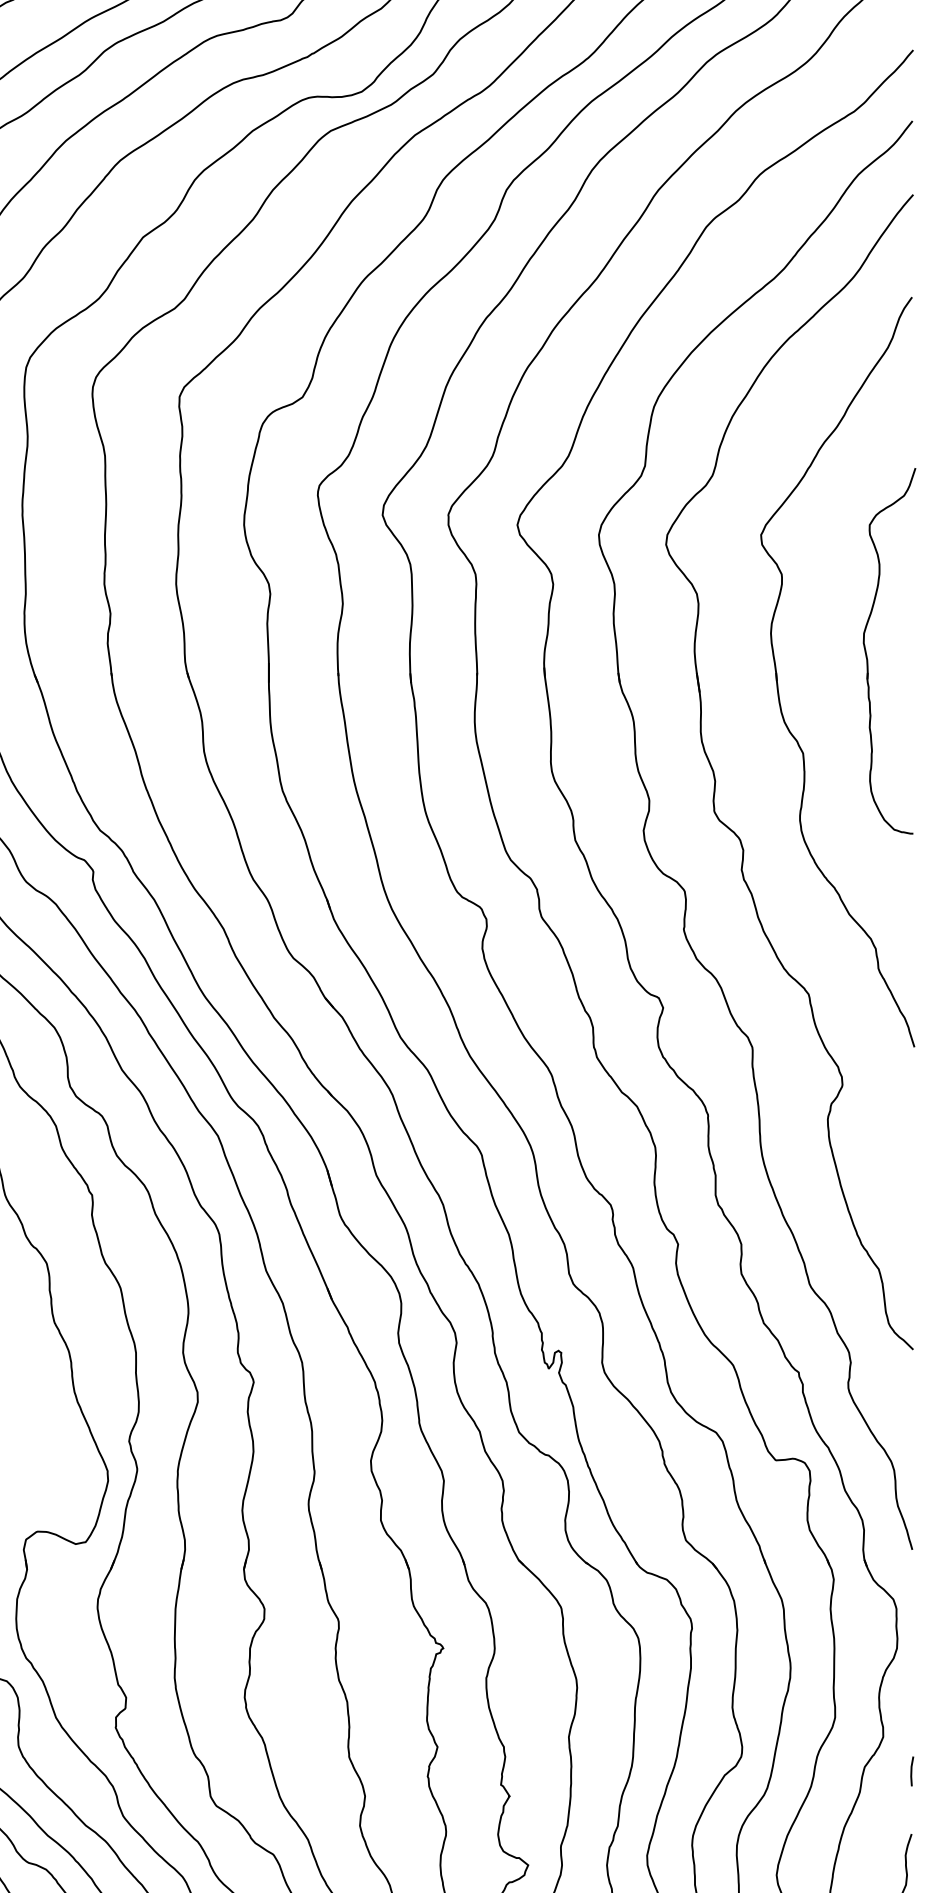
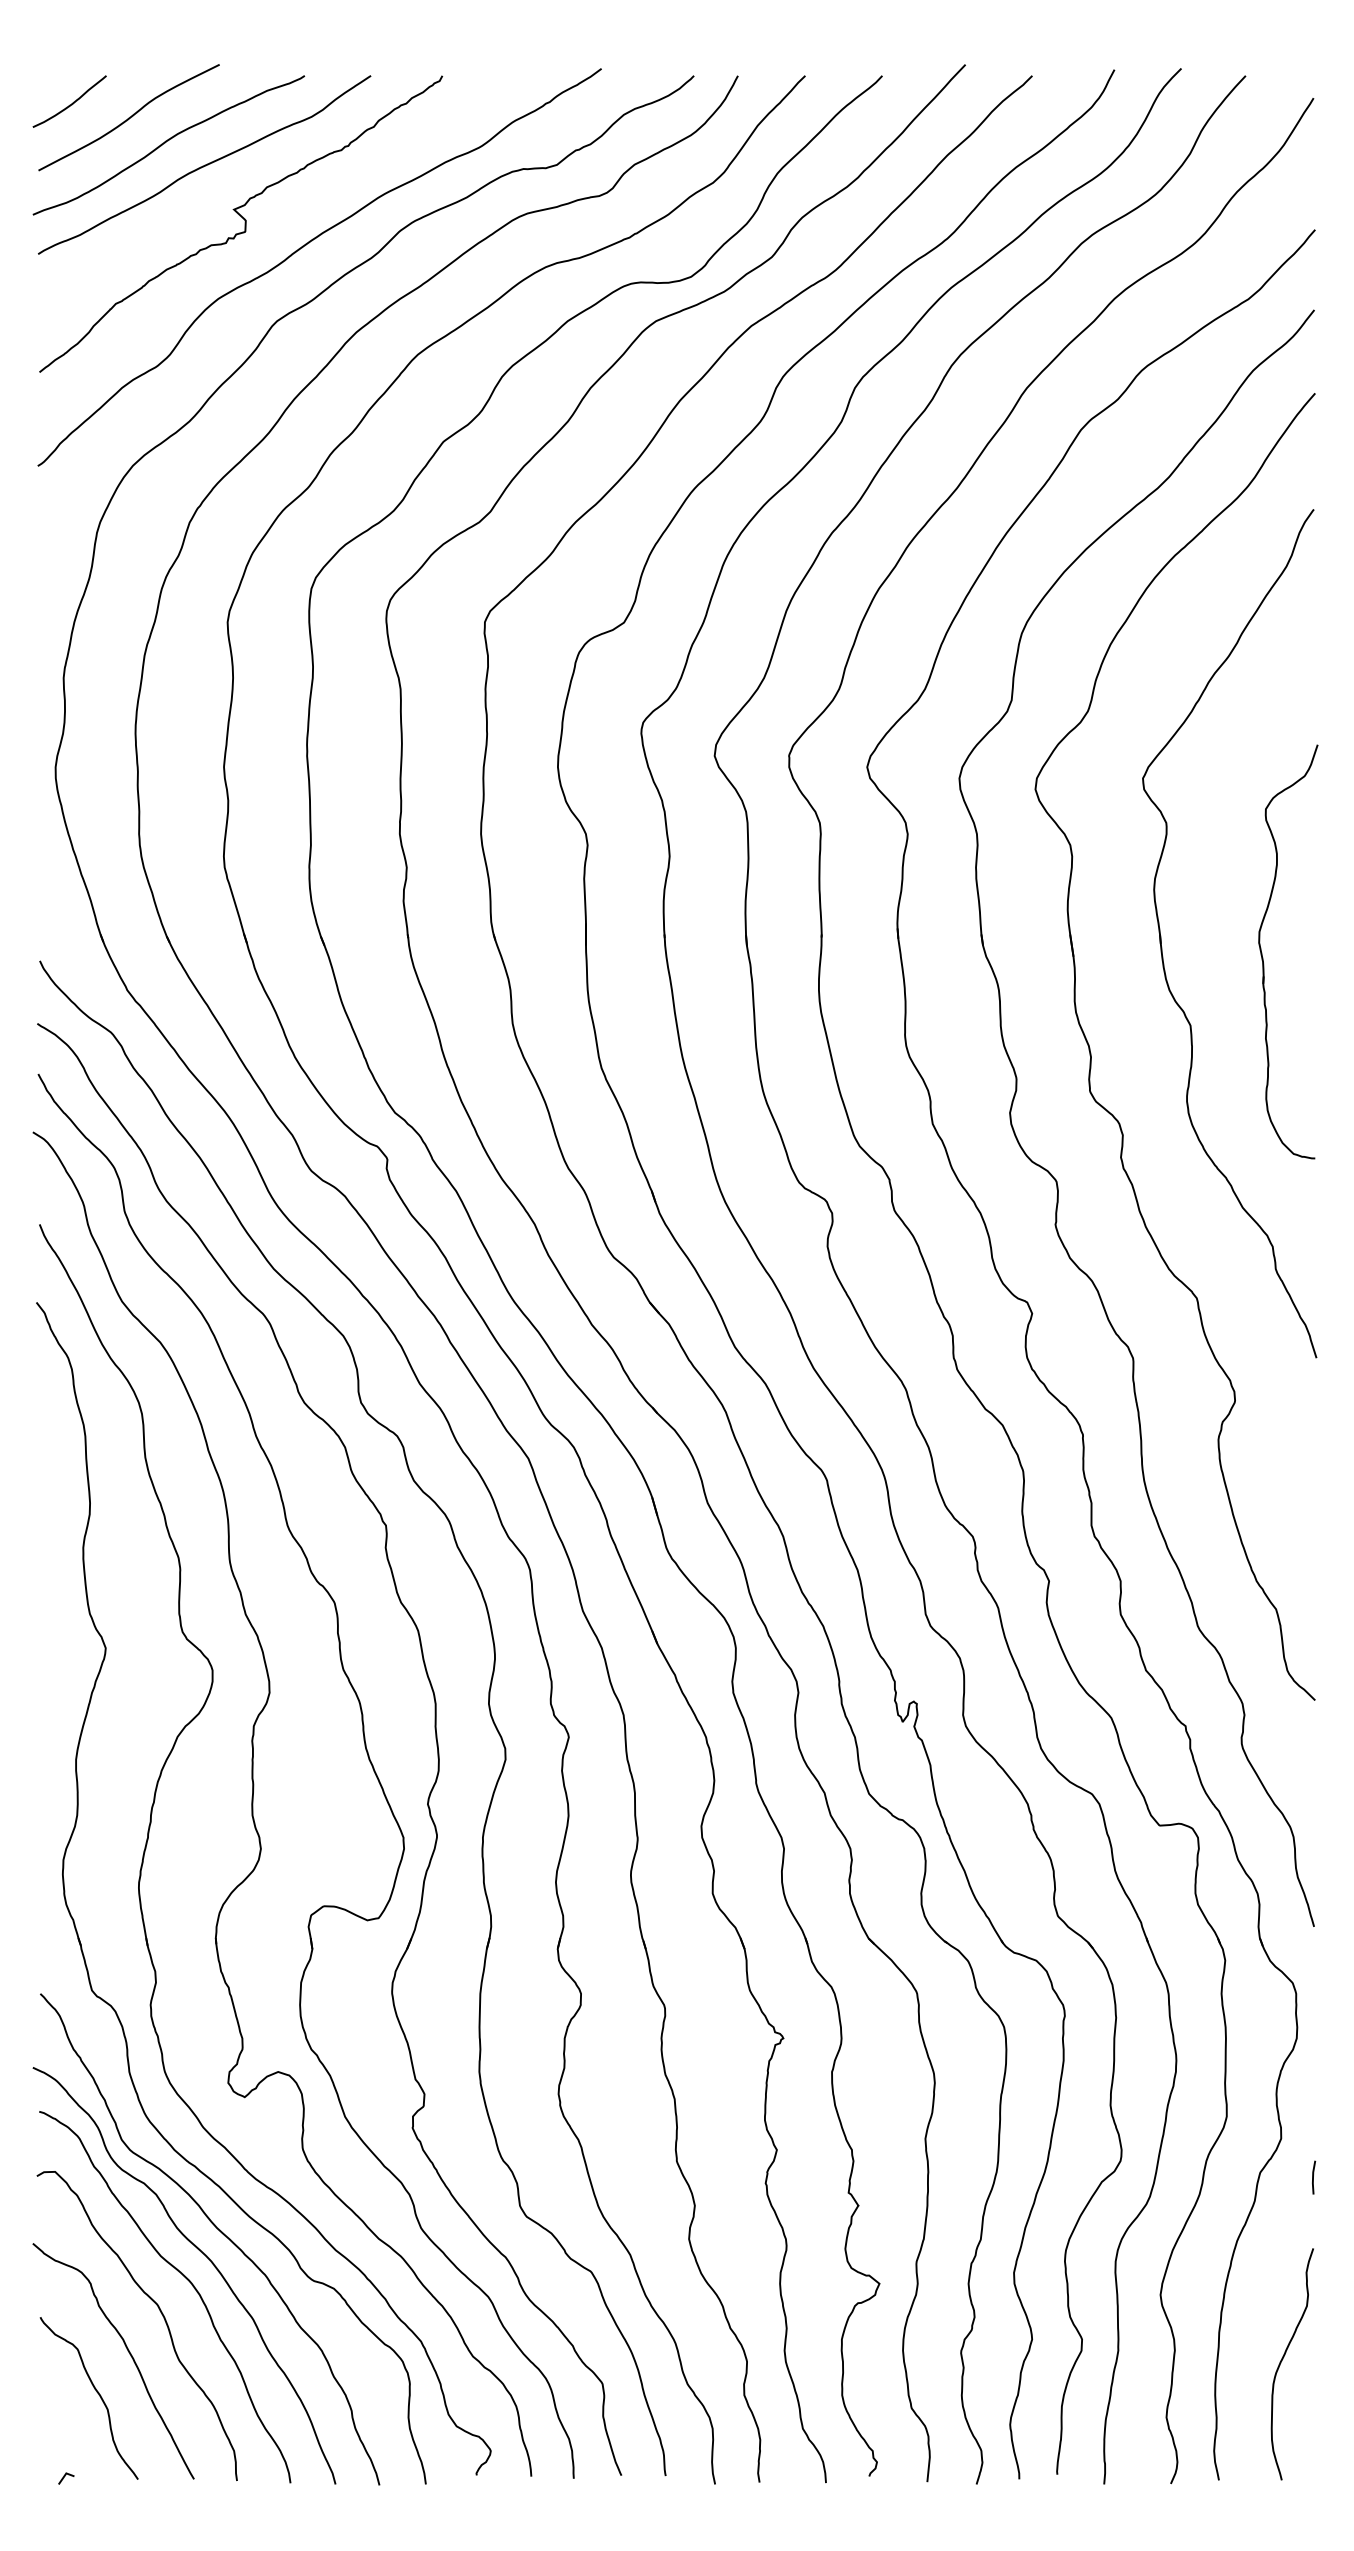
part: (867, 656) -> (1263, 957), moved

